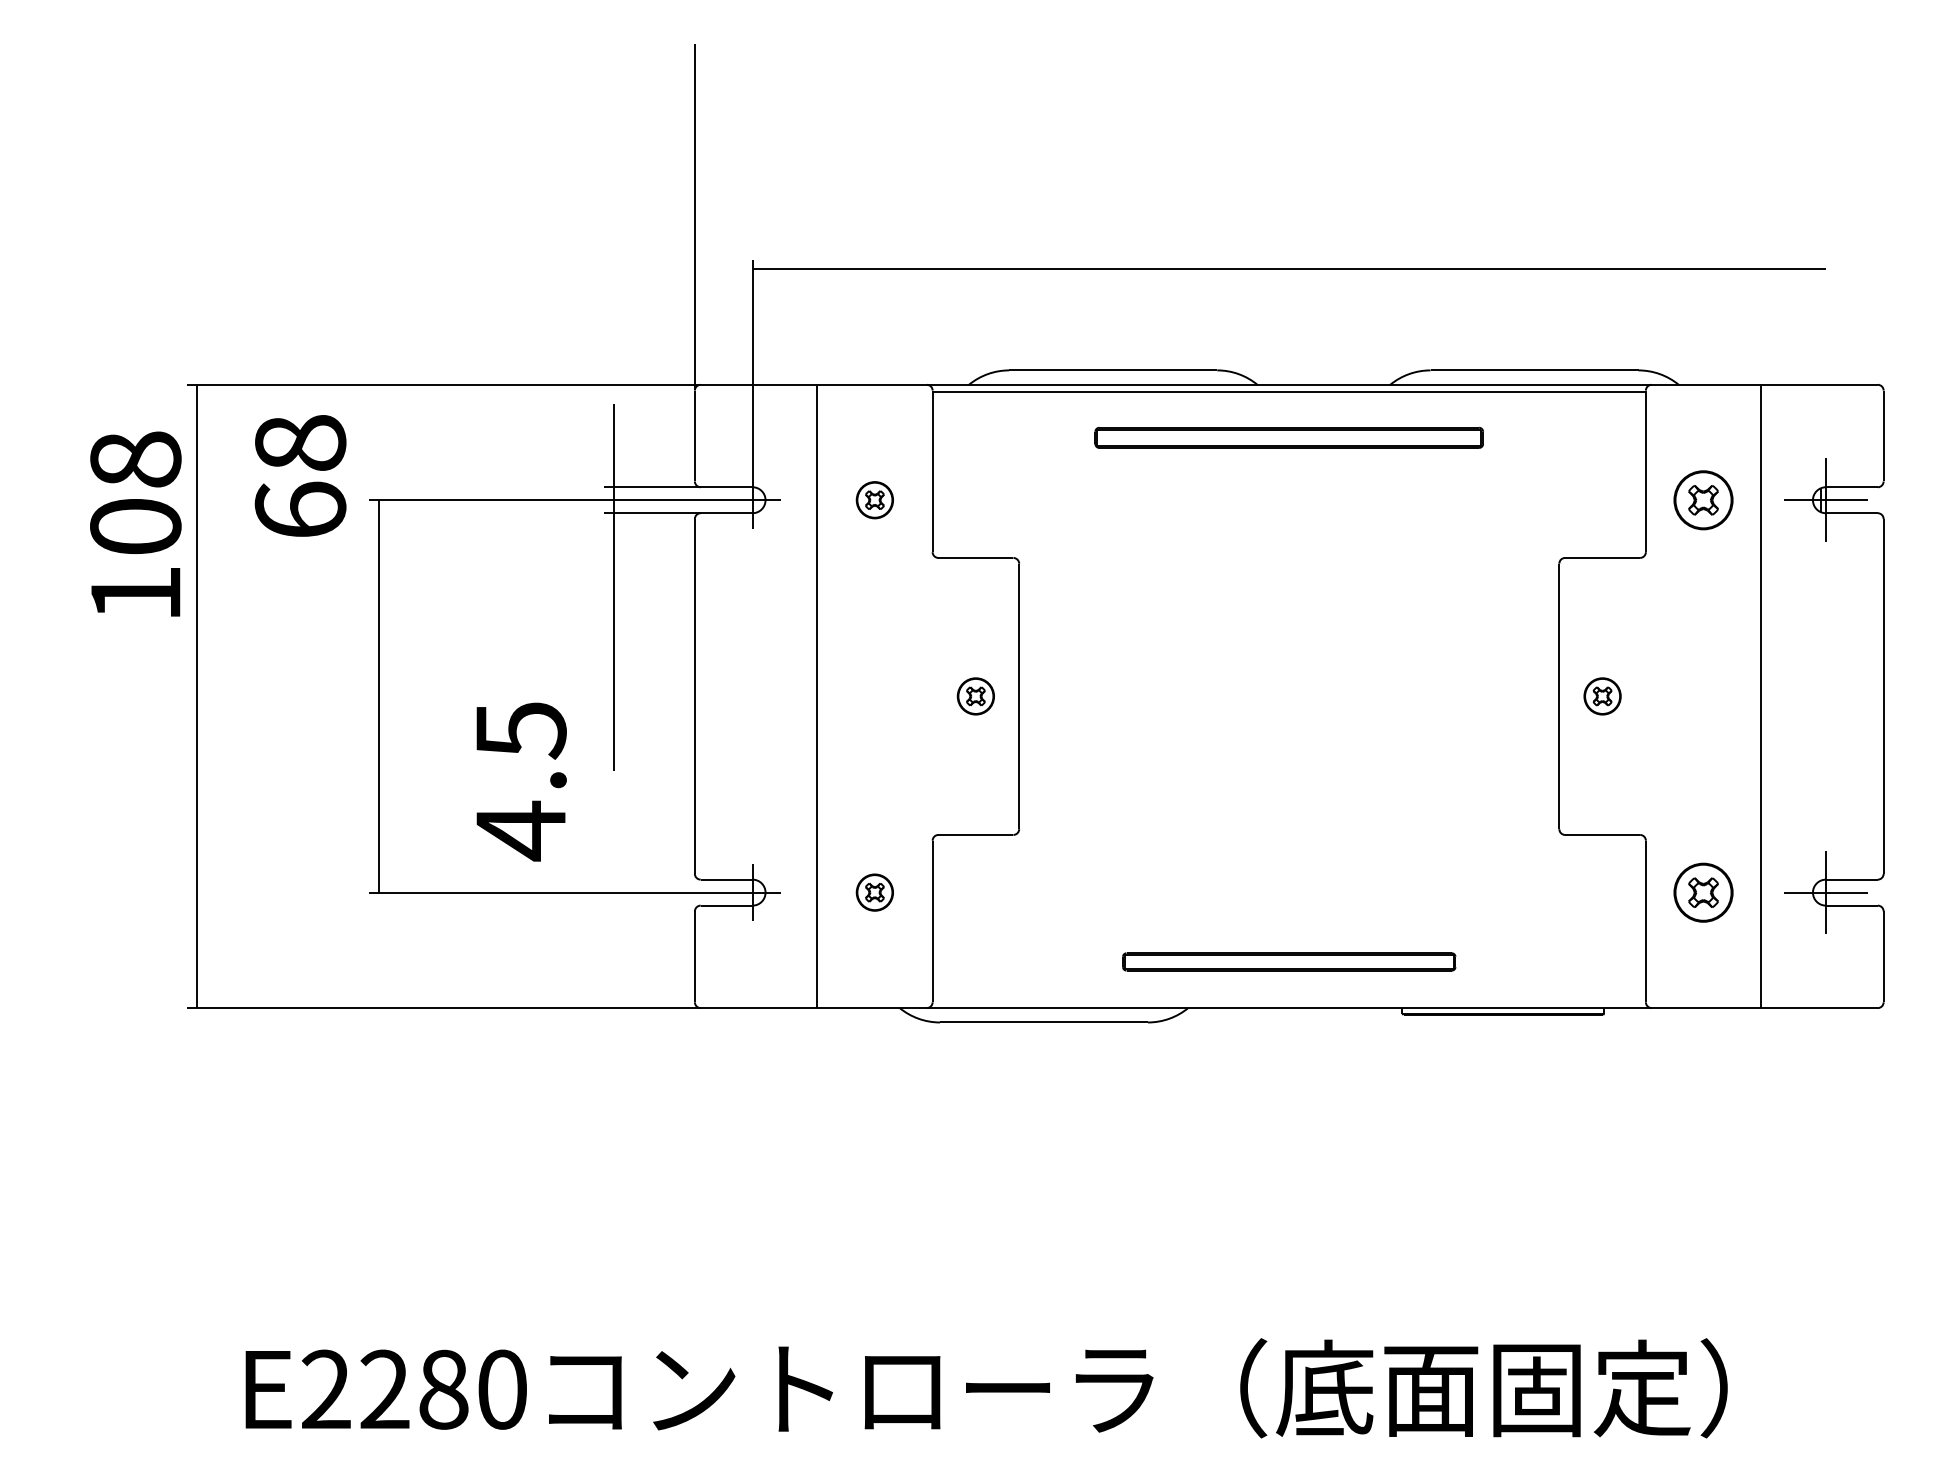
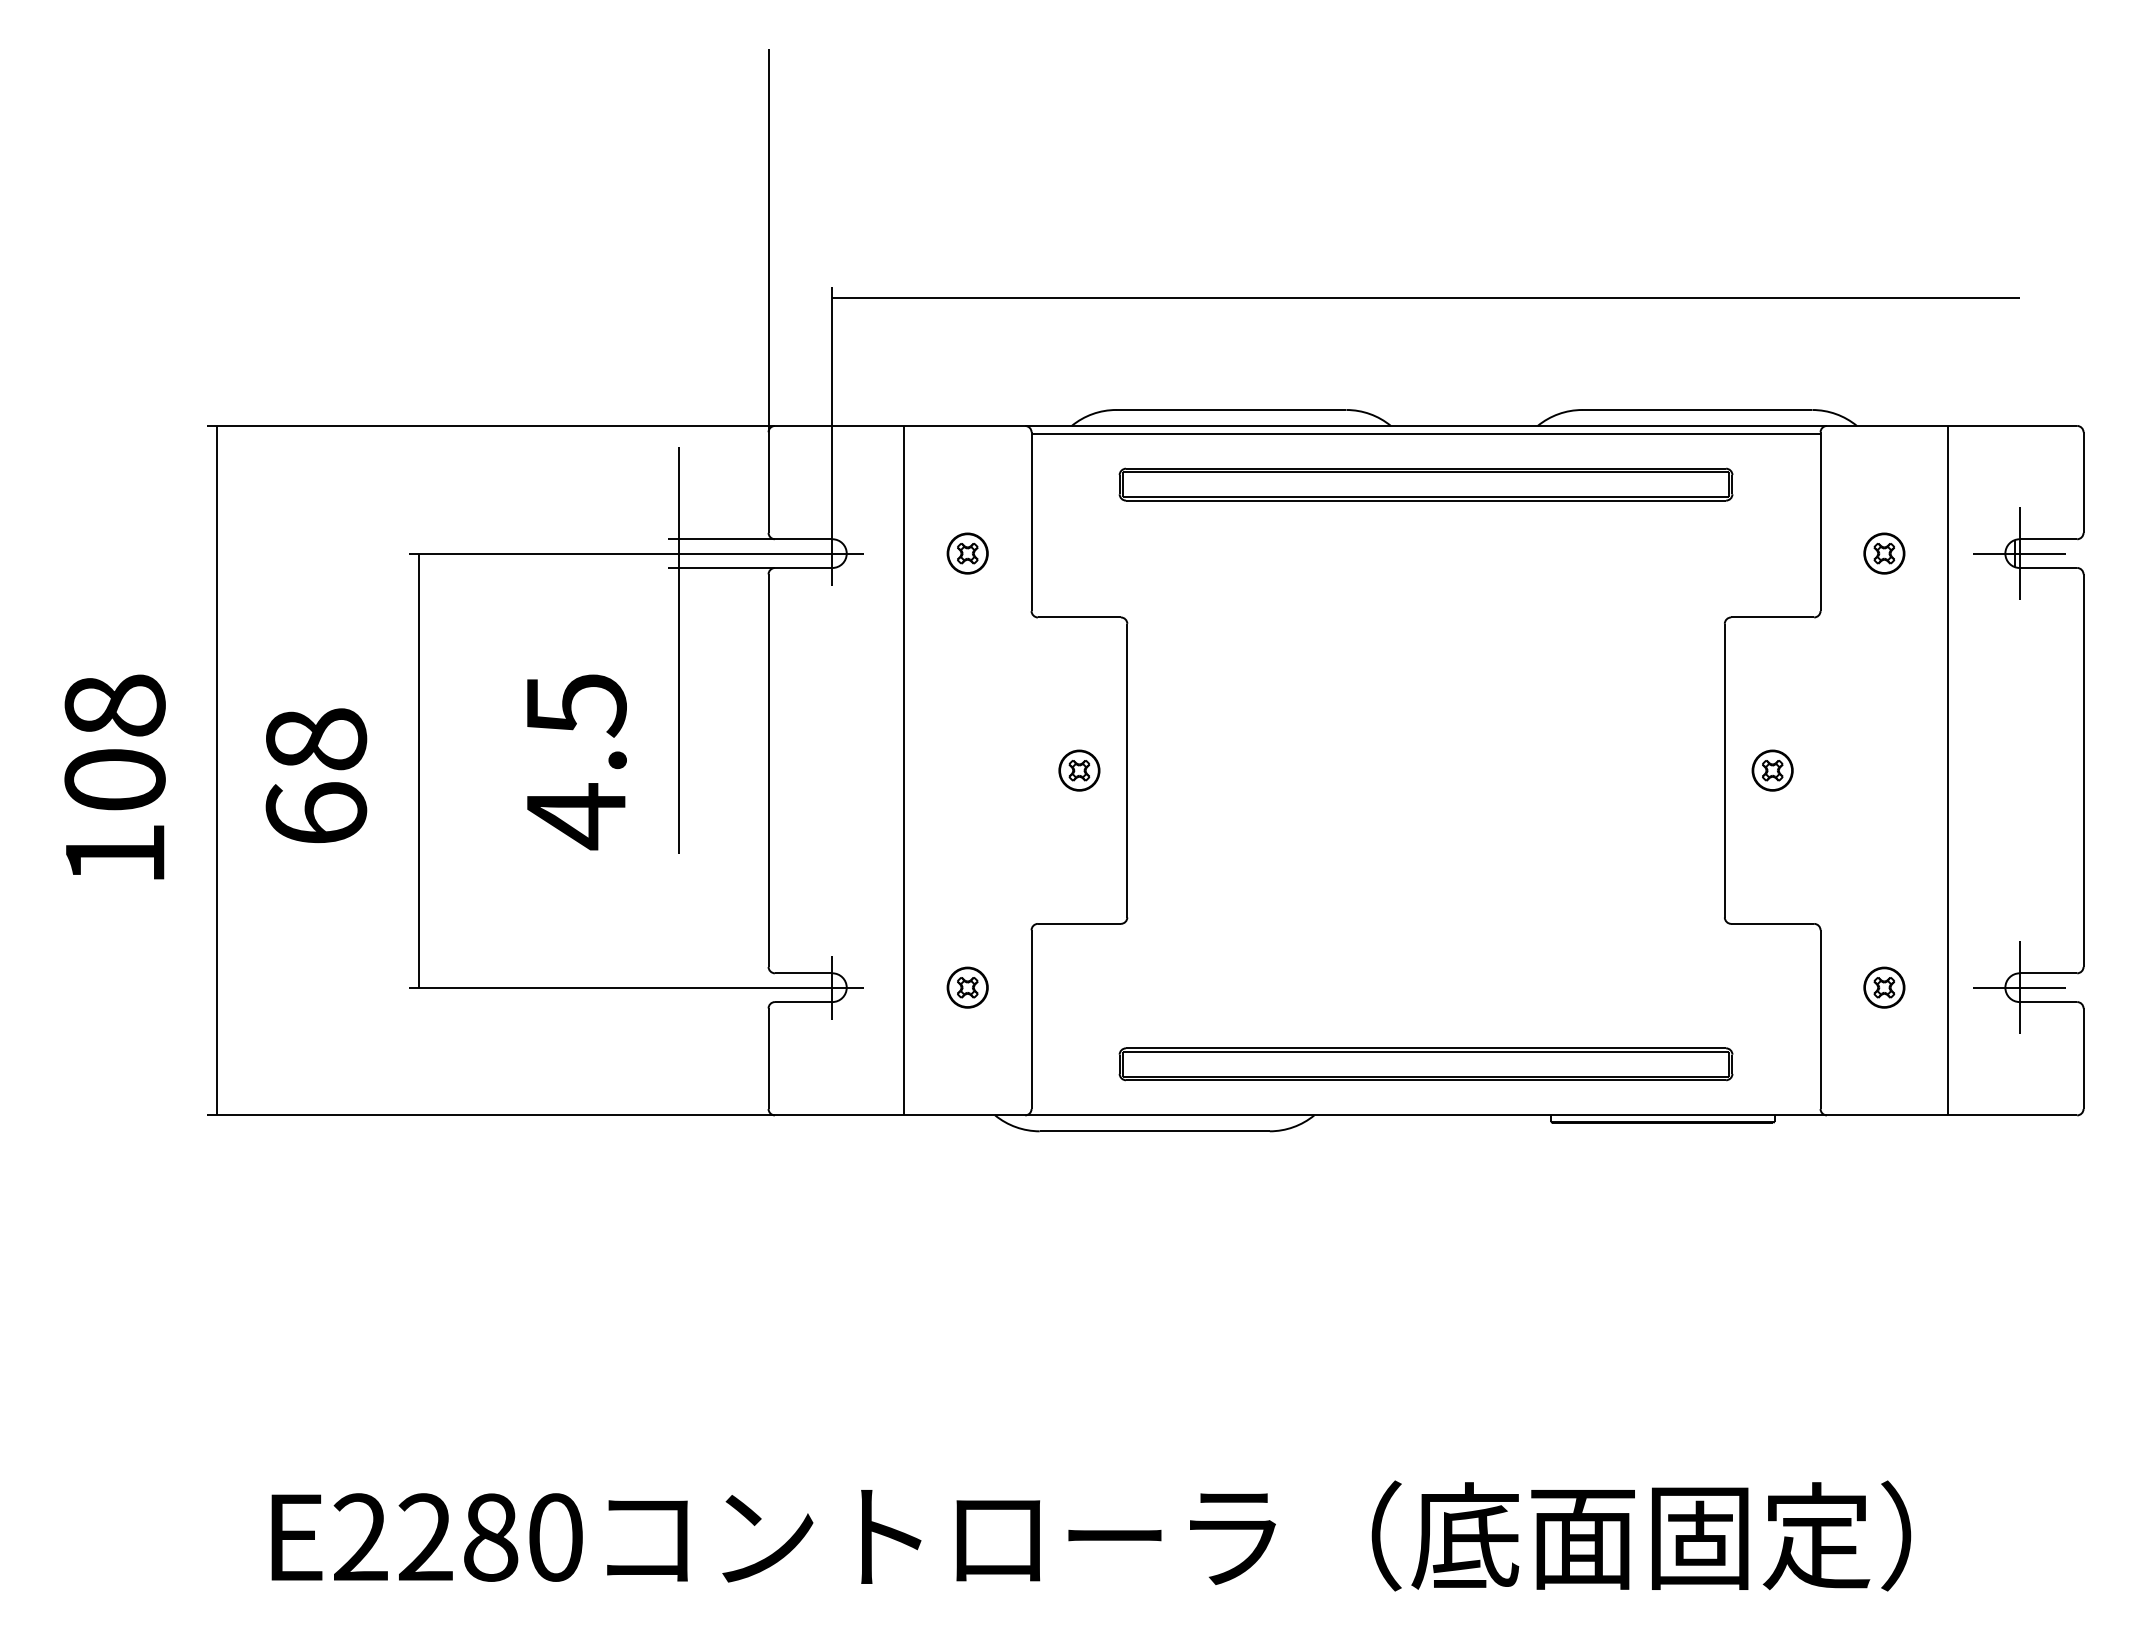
part: (1288, 437) -> (1425, 484), size x1.43
text: (300, 475) -> (316, 775), moved
part: (1703, 500) -> (1884, 553), size x0.62
text: (135, 523) -> (114, 776), moved
text: (521, 782) -> (576, 762), moved
part: (1703, 892) -> (1884, 987), size x0.62
part: (1288, 962) -> (1425, 1064), size x1.67

